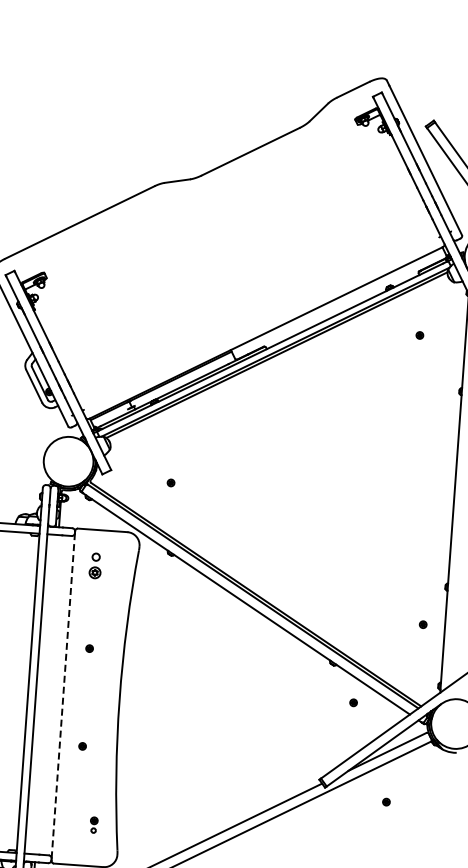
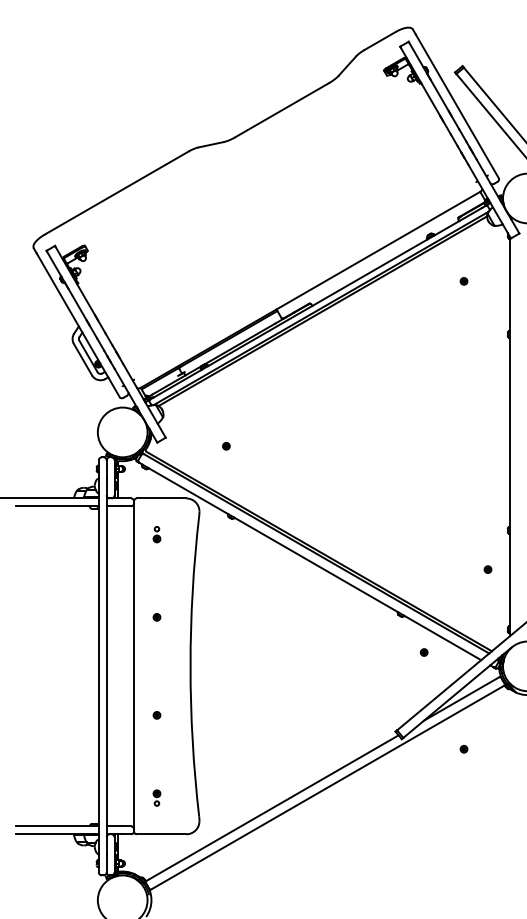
part: (95, 565) -> (156, 534), size x0.62
line: (63, 696) -> (134, 666), dashed -> solid
part: (93, 824) -> (156, 797), moved

